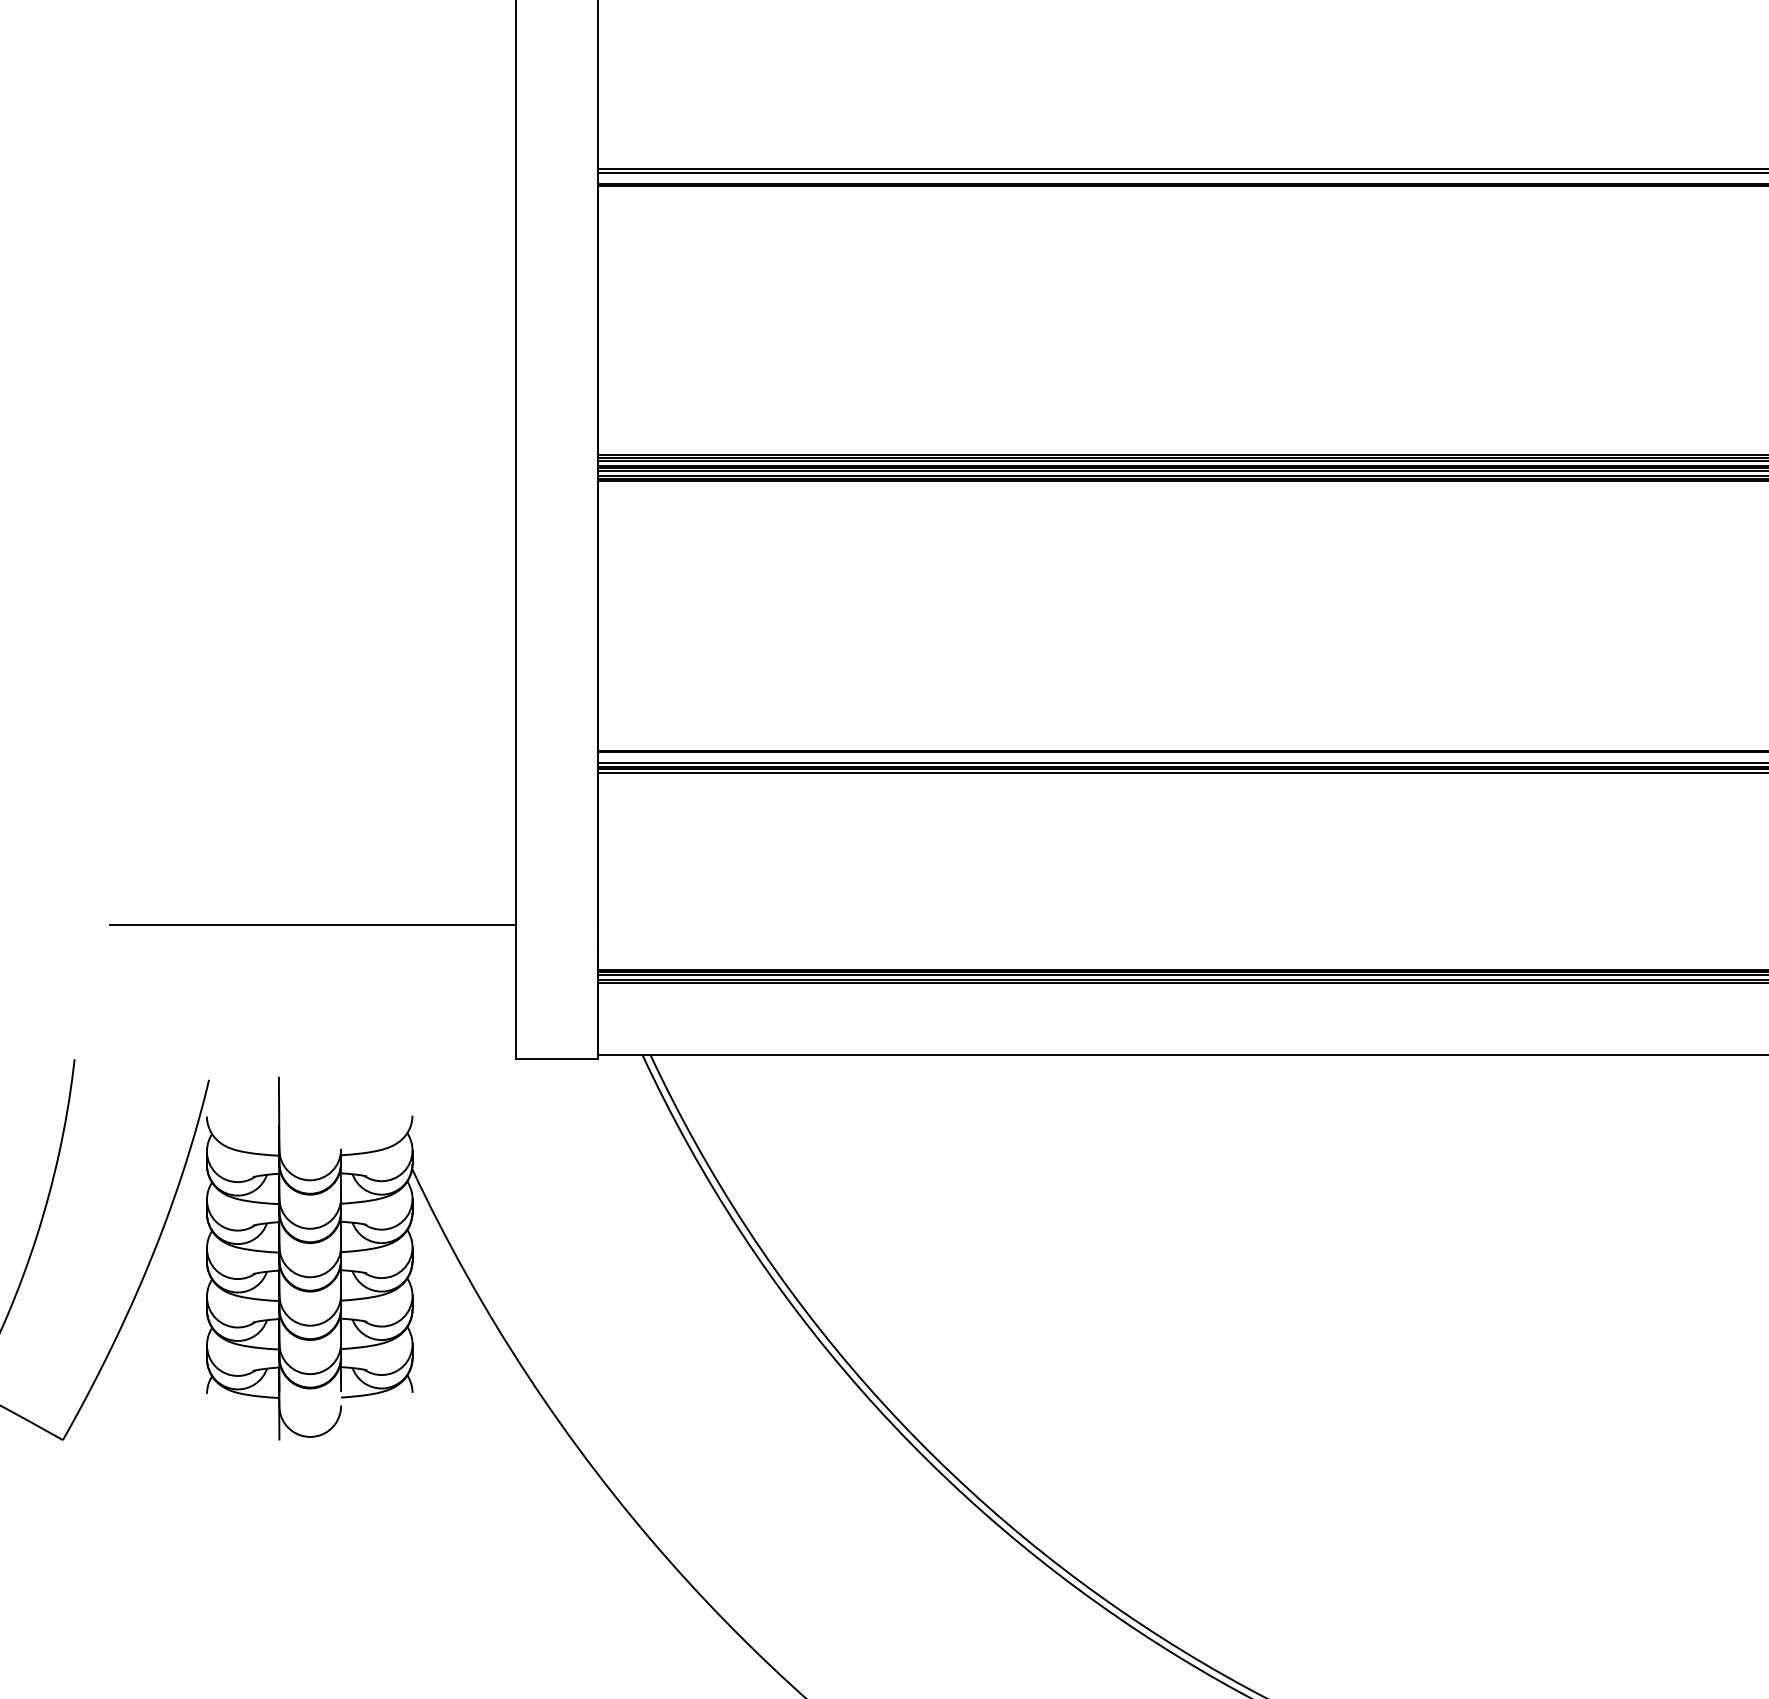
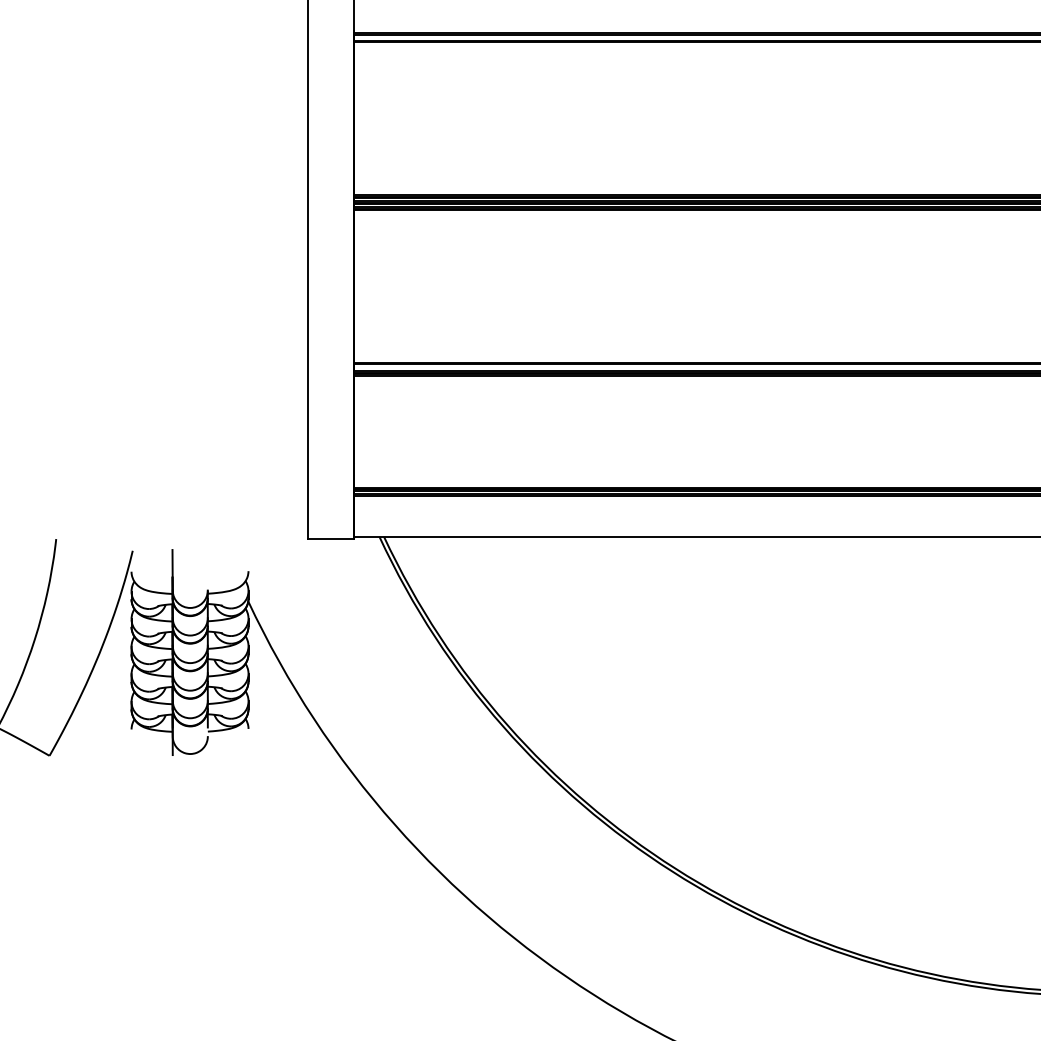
line: (312, 924) -> (191, 462), removed

